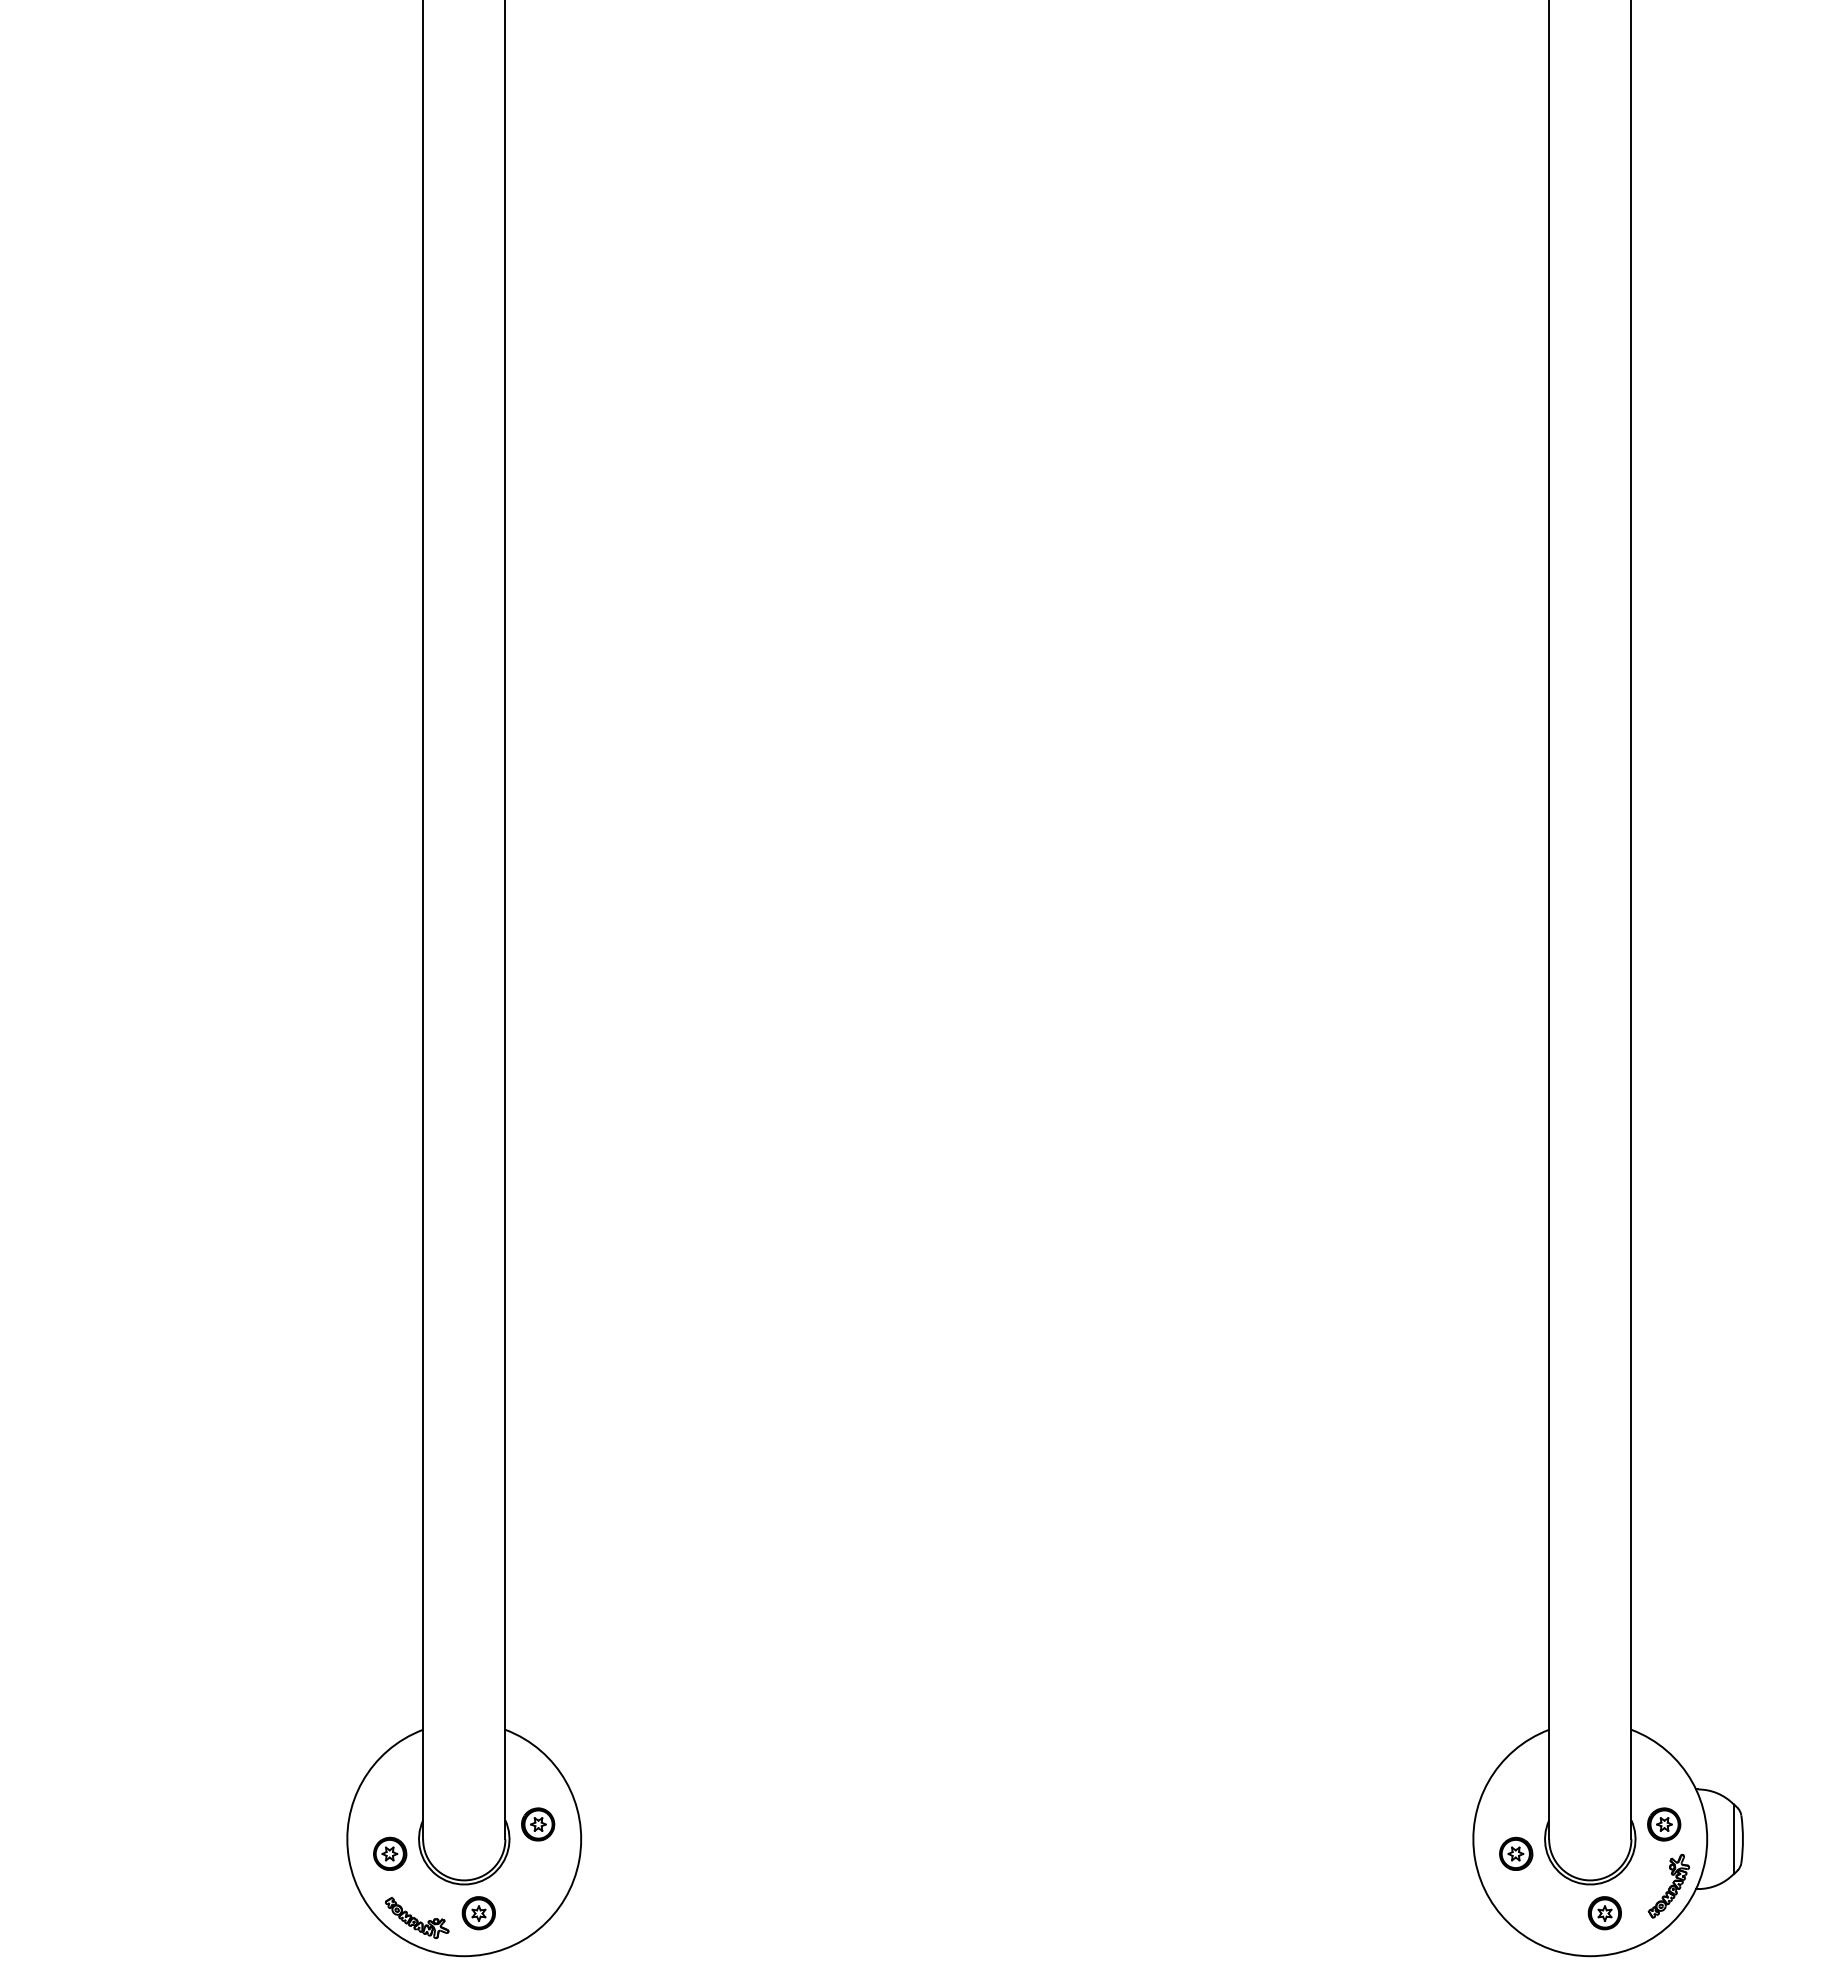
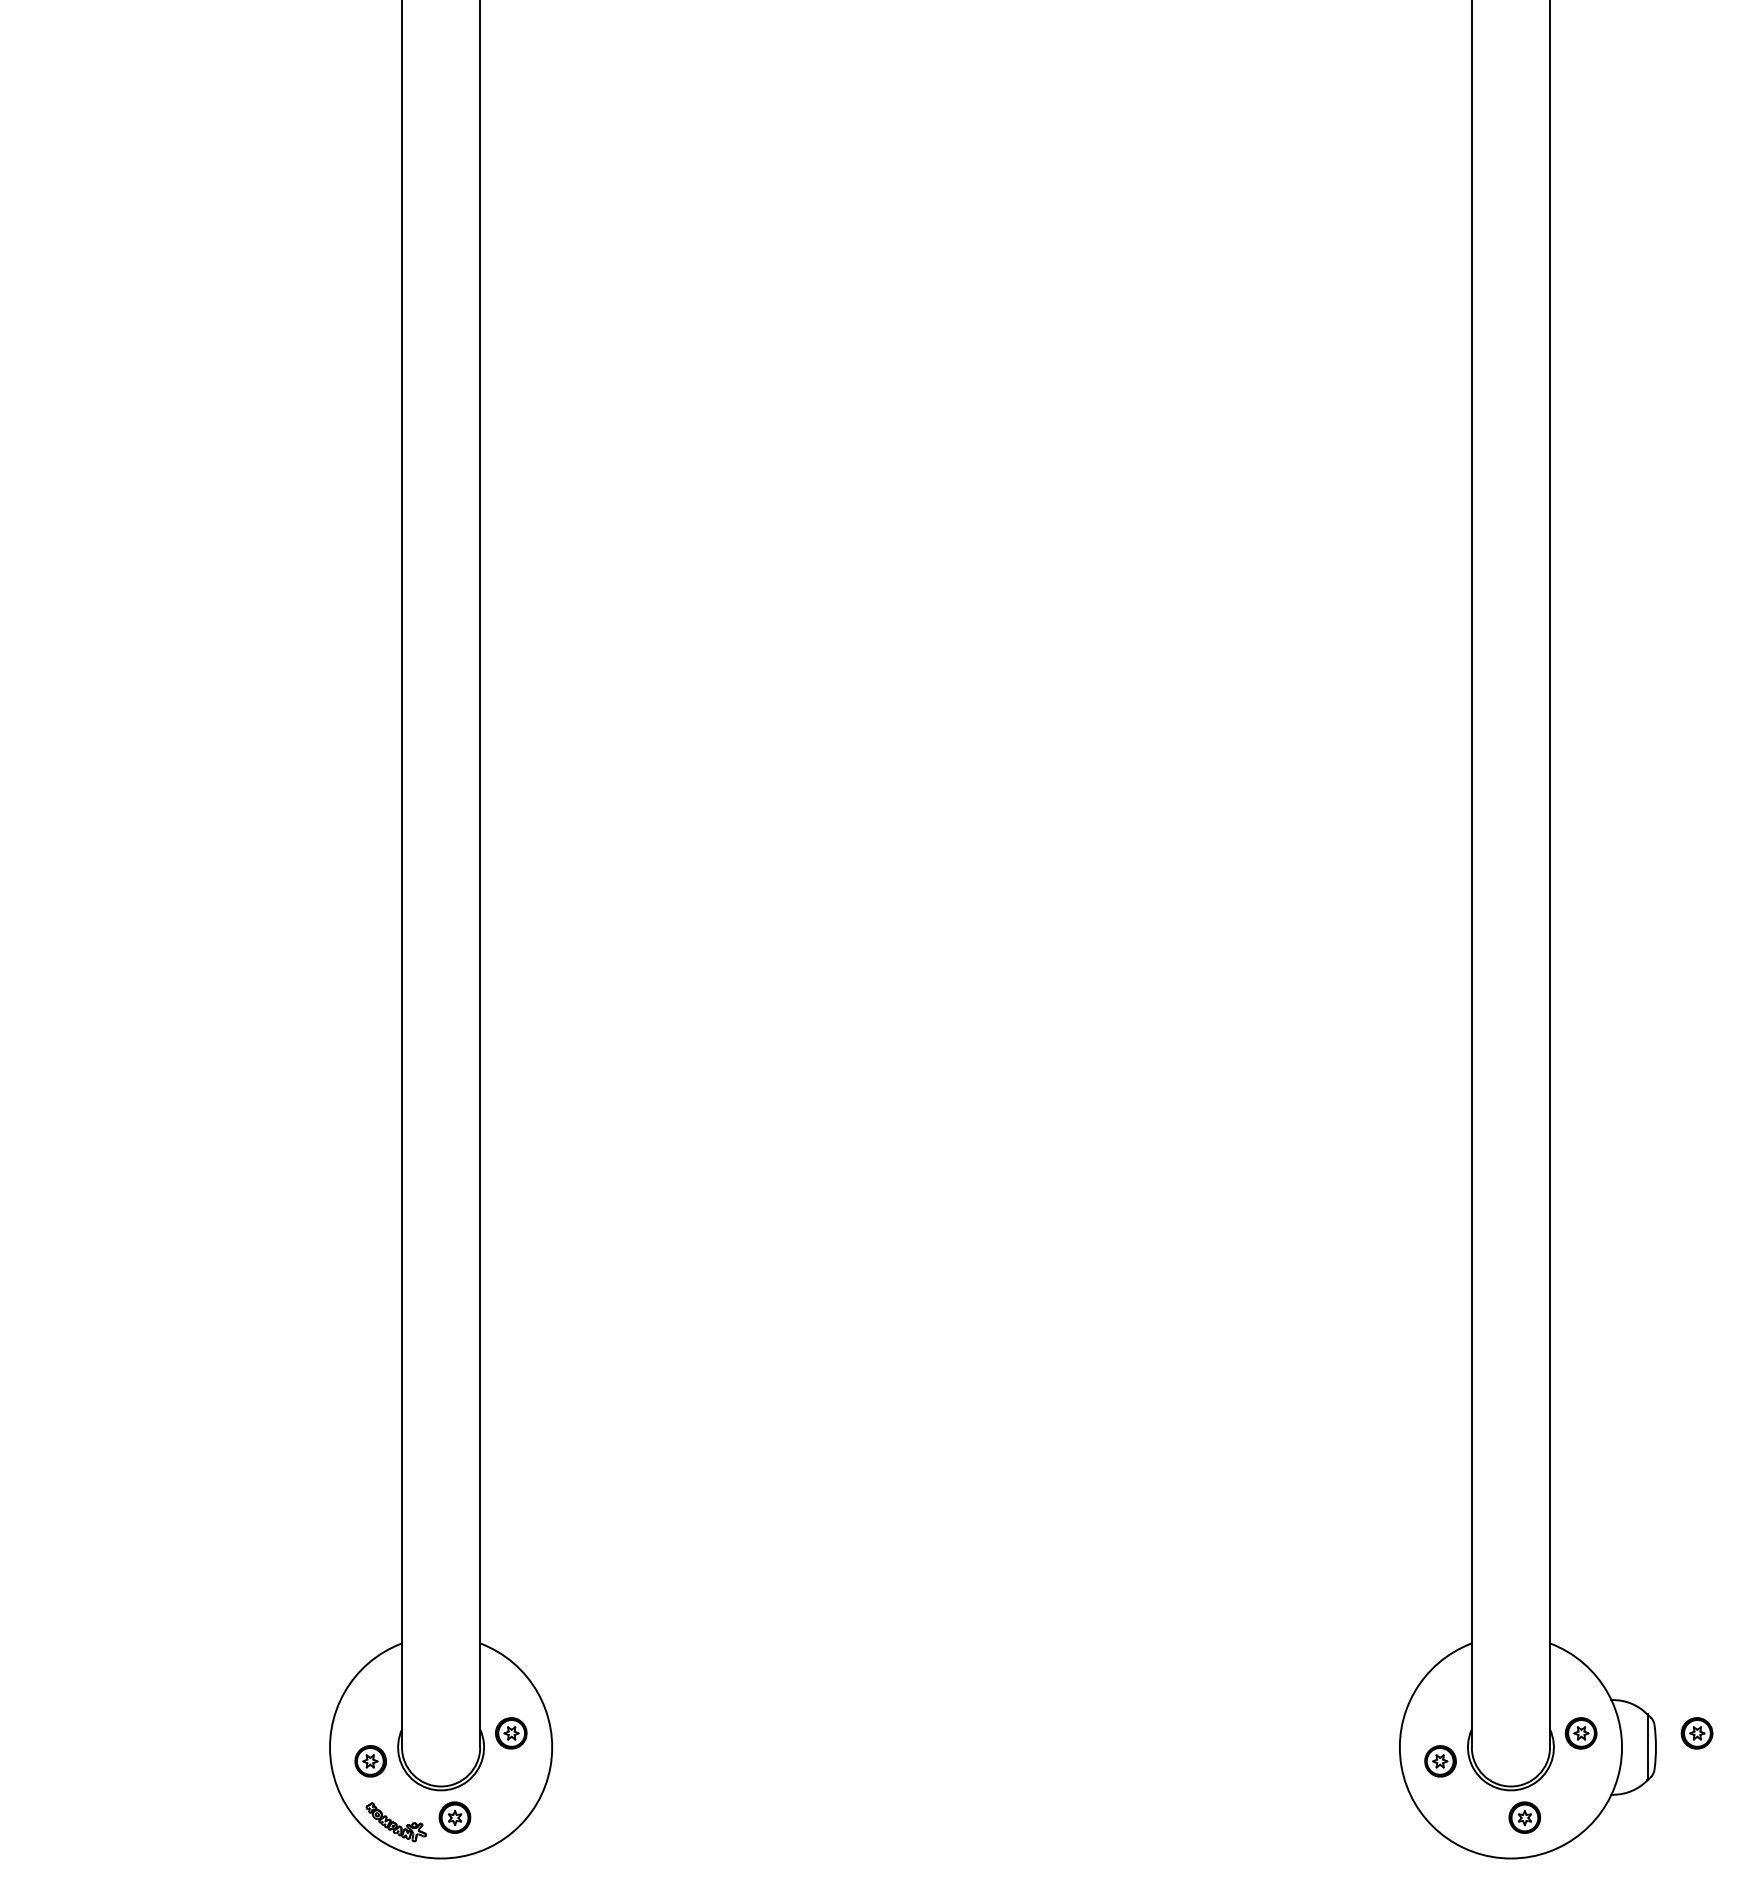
part: (1786, 1824) -> (1697, 1733), added
part: (1668, 1886) -> (1585, 1792), removed

